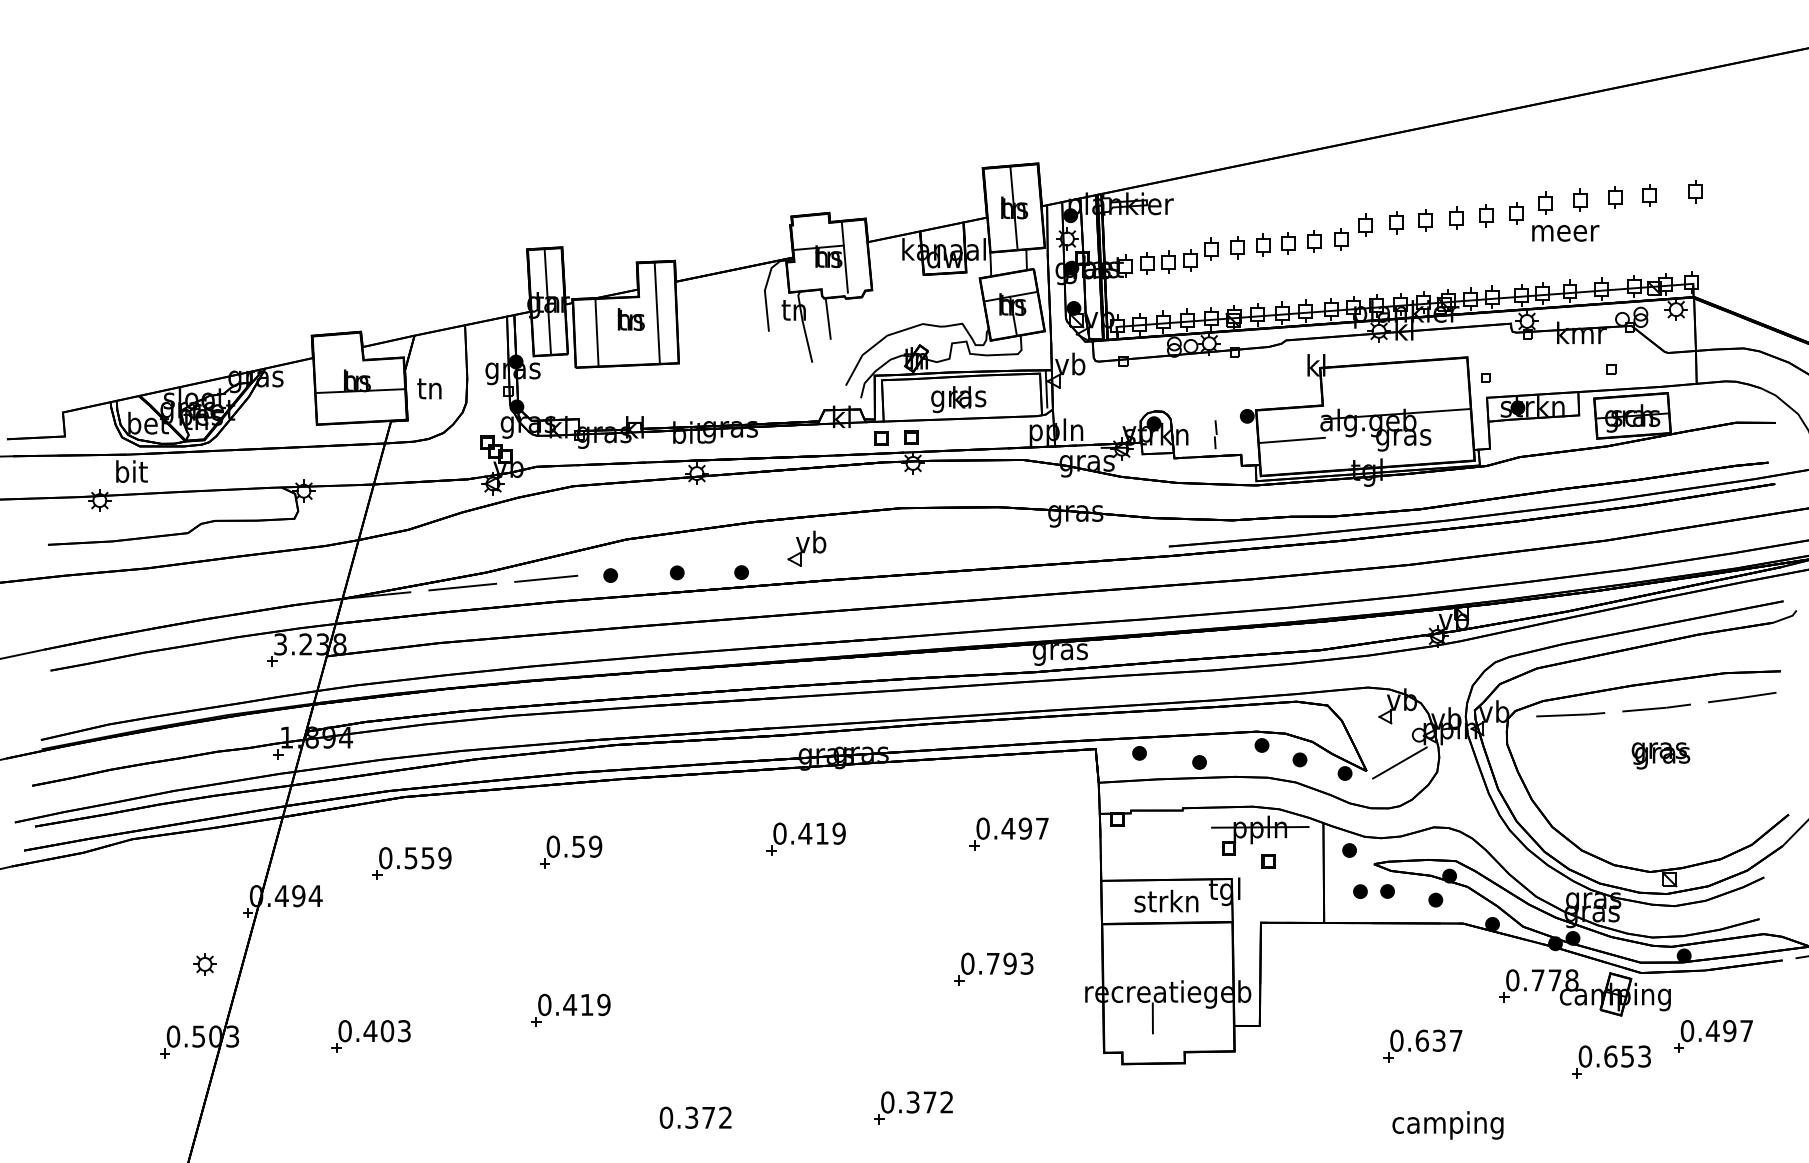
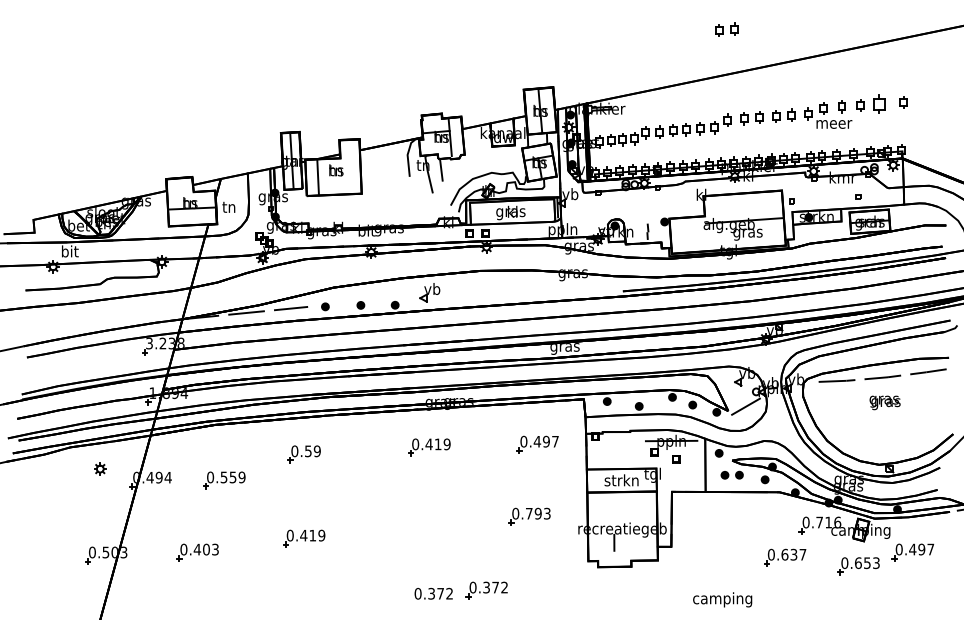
part: (1363, 55) -> (726, 29), added
part: (1650, 195) -> (879, 104), size x1.6
line: (655, 312) -> (349, 166), removed
line: (1291, 439) -> (688, 234), removed
part: (411, 863) -> (224, 480), moved
part: (205, 963) -> (100, 468), moved
text: (1564, 980) -> (833, 522), 0.778 -> 0.716
part: (1423, 1045) -> (785, 557), moved
text: (695, 1117) -> (433, 593), moved
text: (1447, 1124) -> (722, 599), moved

